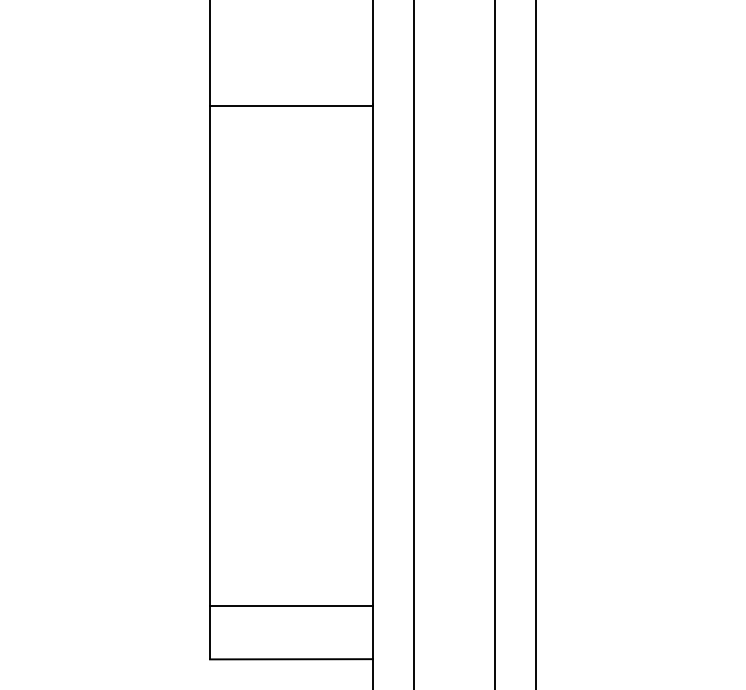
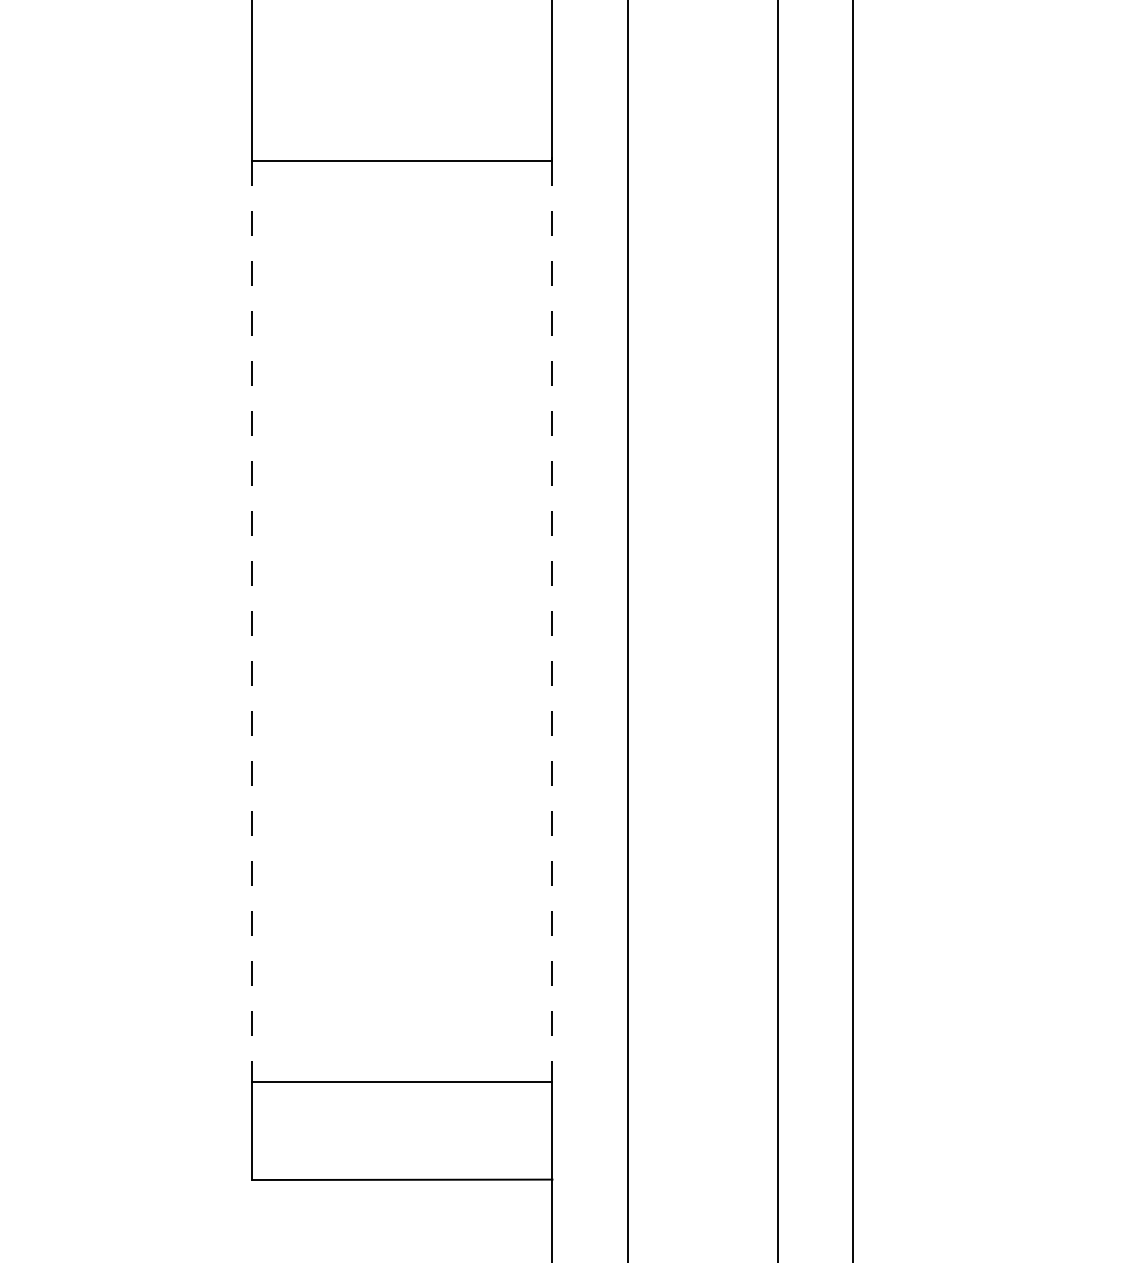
line: (210, 356) -> (253, 622), solid -> dashed
line: (372, 356) -> (551, 622), solid -> dashed

